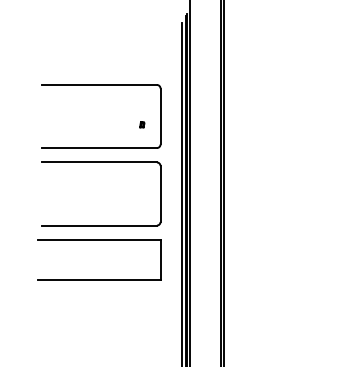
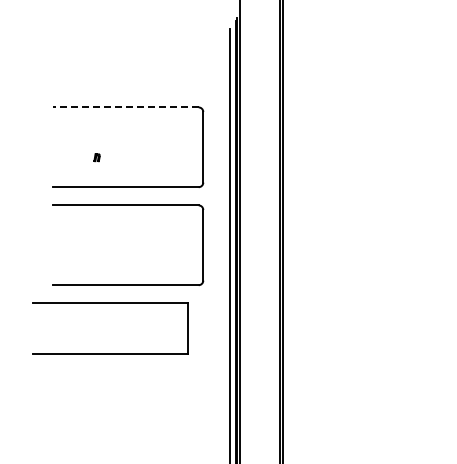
line: (99, 85) -> (125, 107), solid -> dashed
part: (141, 124) -> (96, 157), moved
part: (99, 240) -> (110, 303), moved

